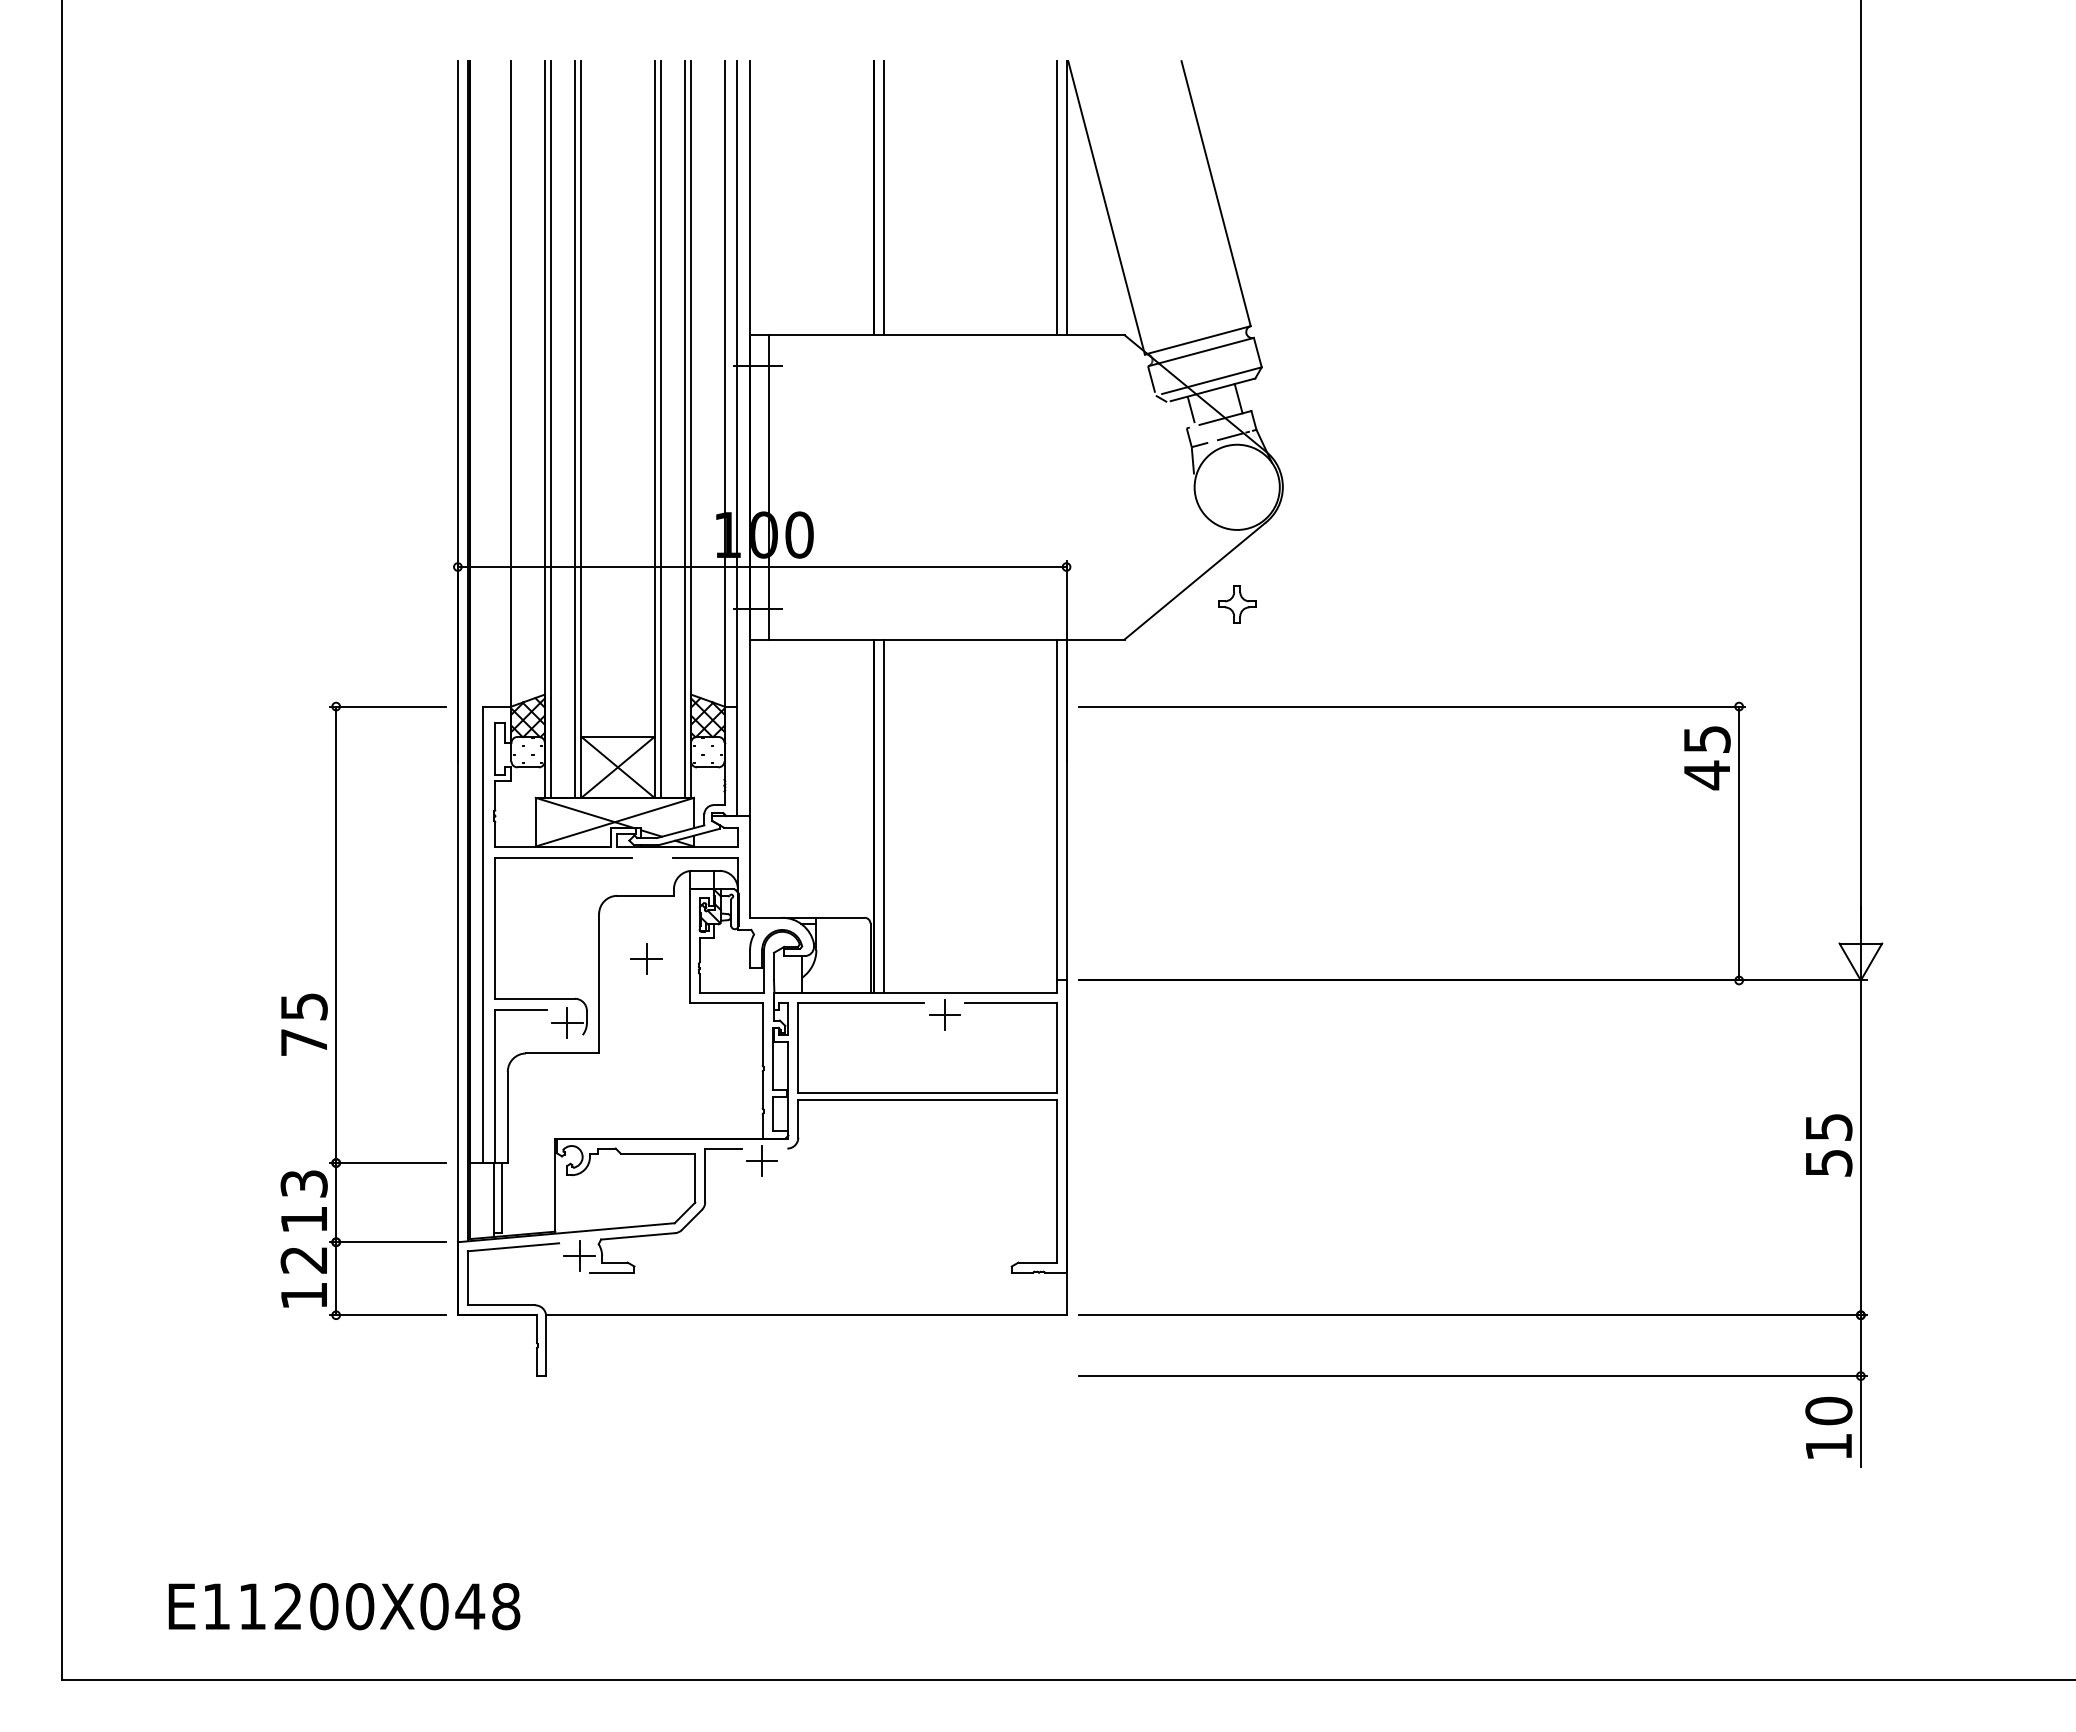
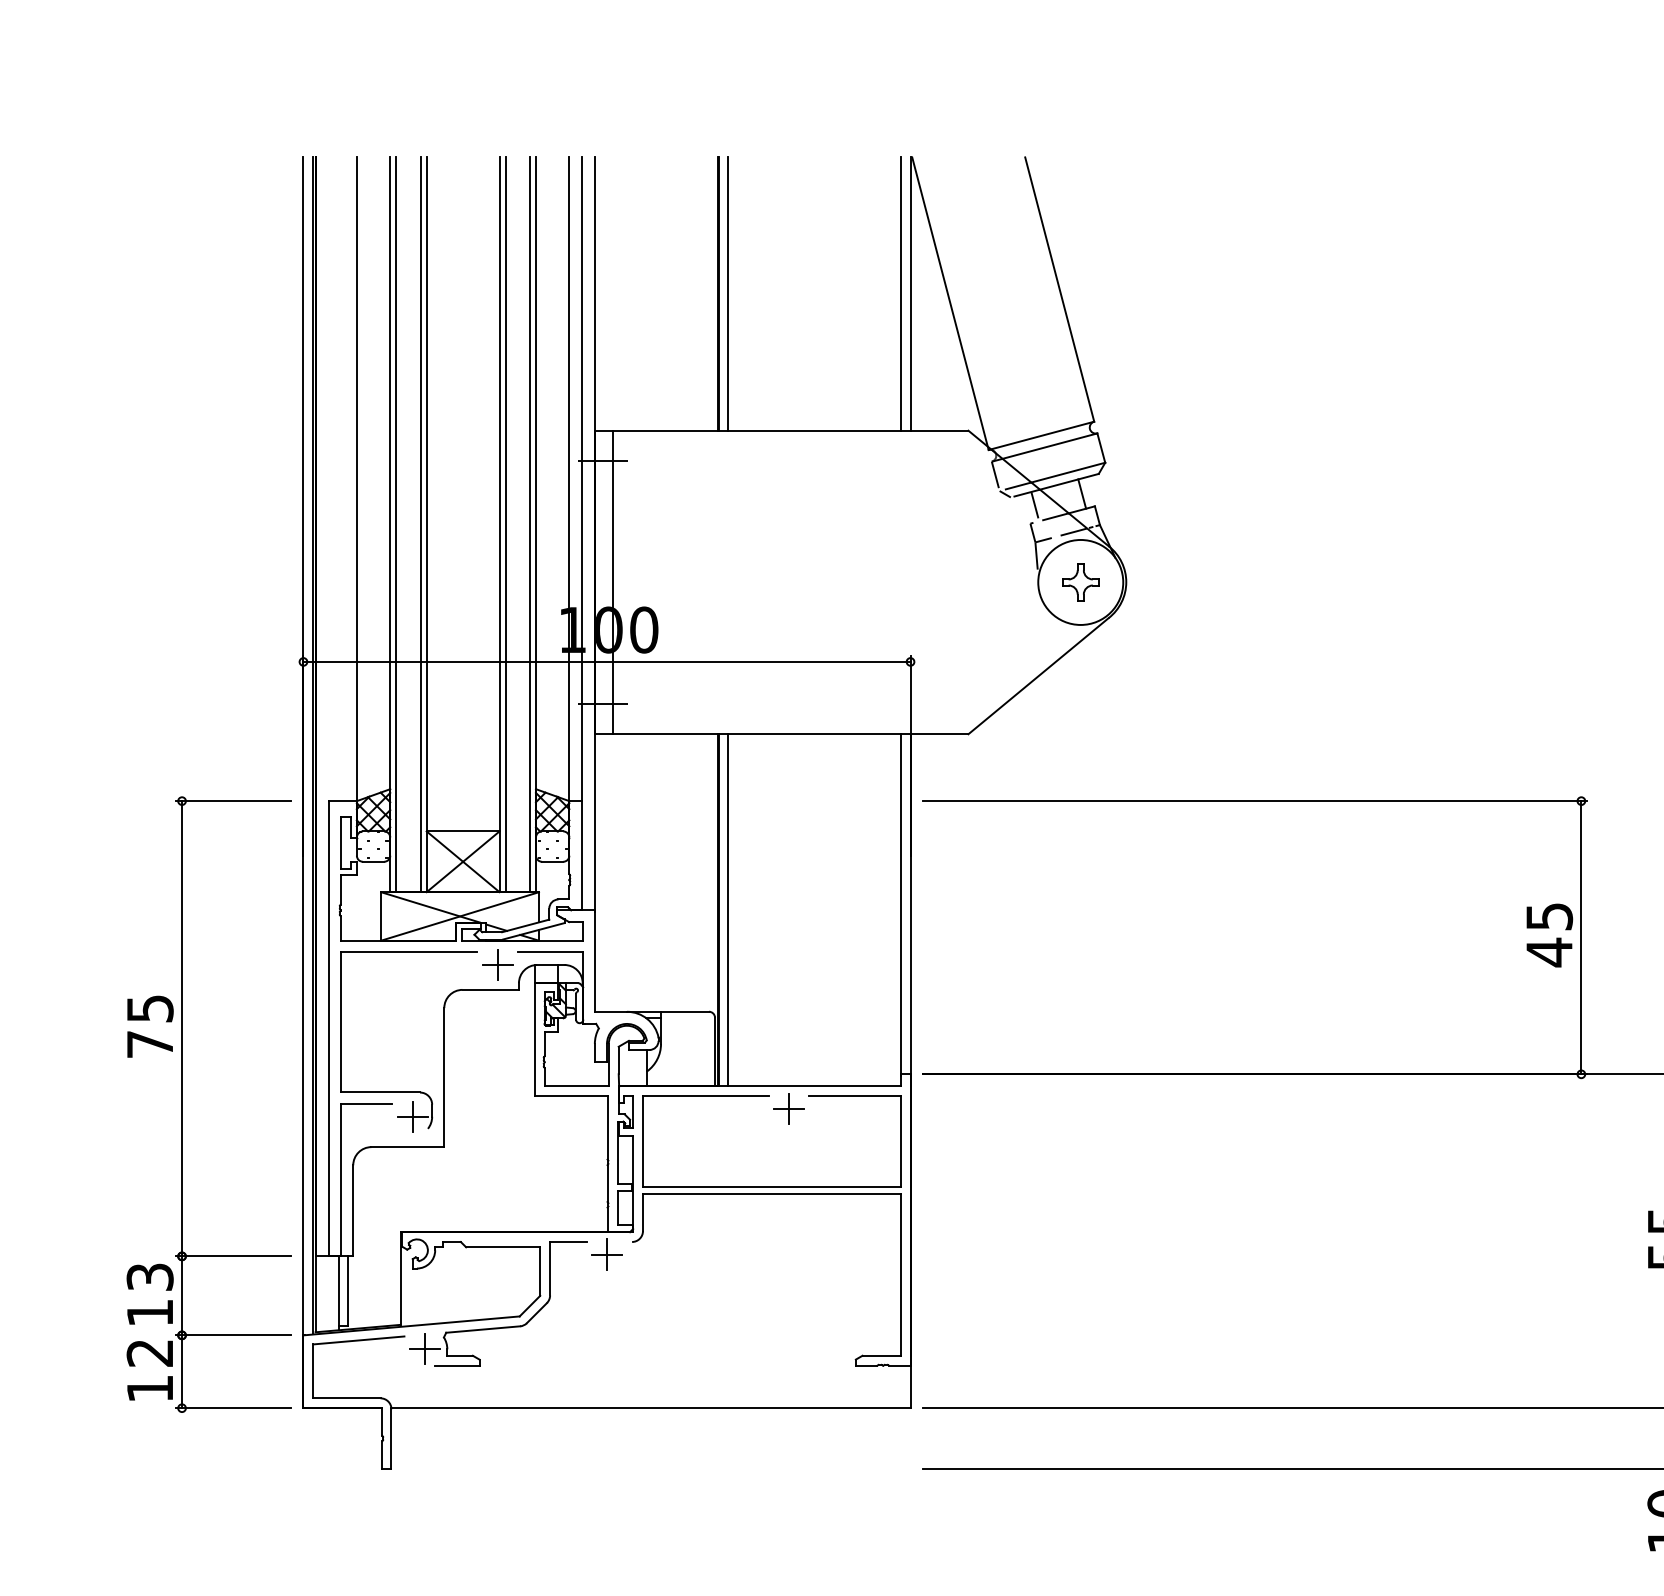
part: (1237, 604) -> (1081, 582), moved
text: (1707, 758) -> (1549, 935), moved
part: (646, 958) -> (497, 964), moved
text: (304, 1024) -> (150, 1026), moved

